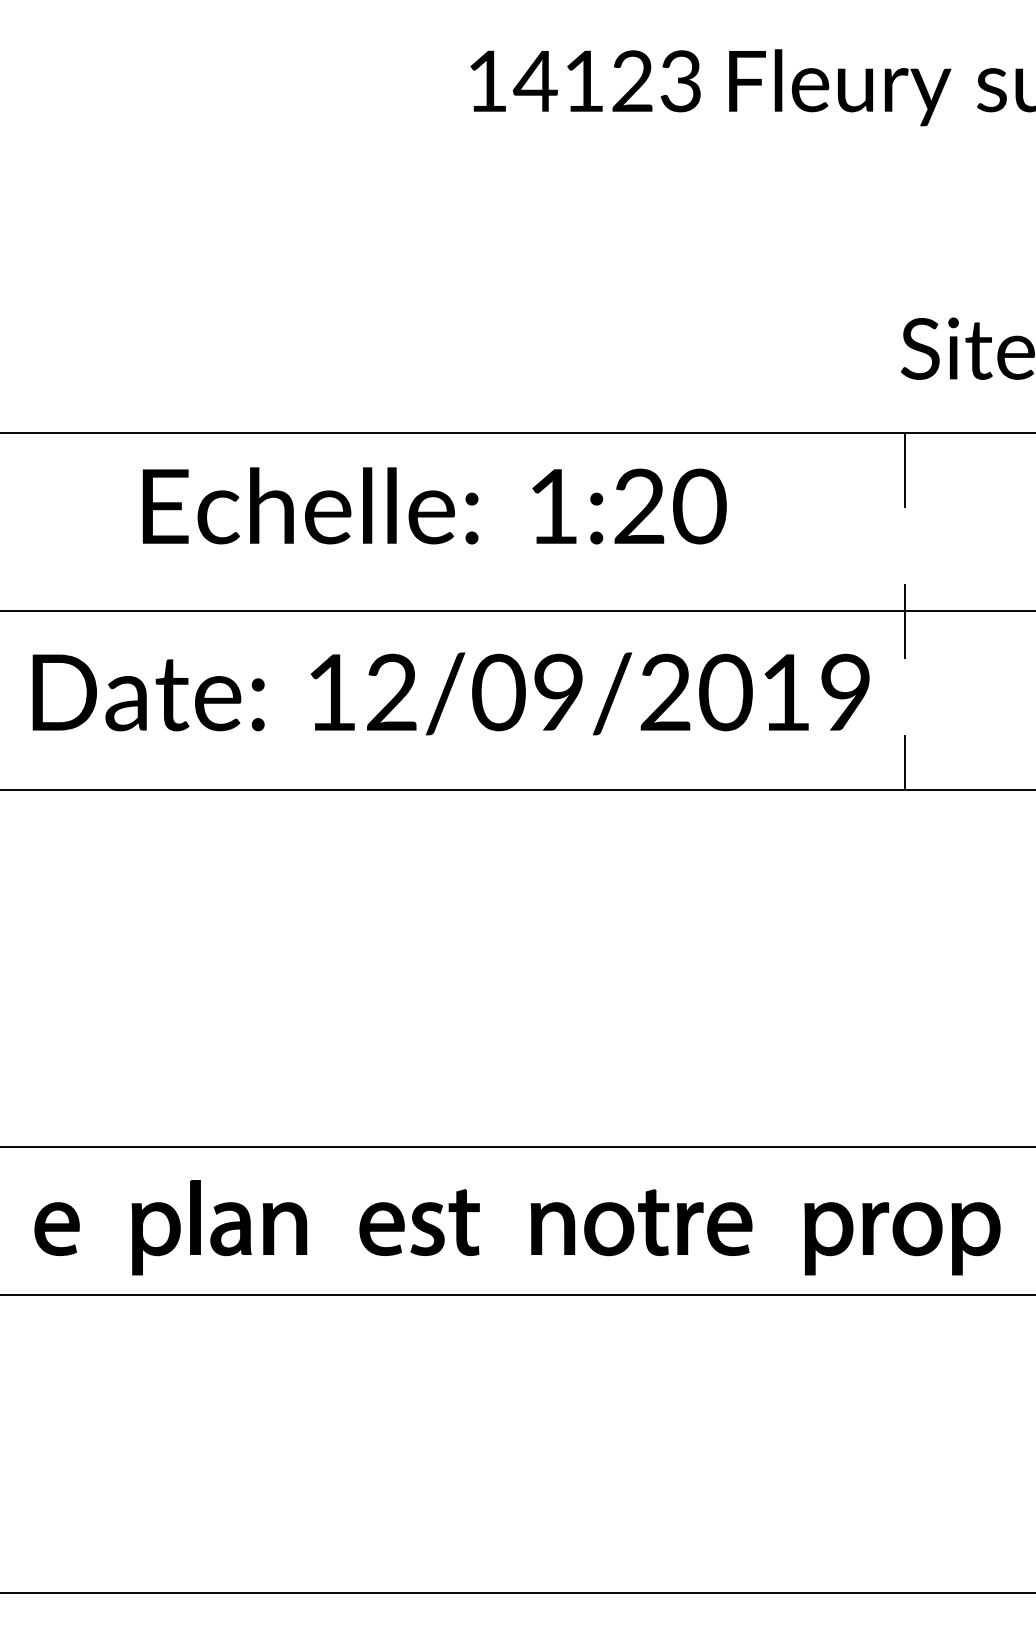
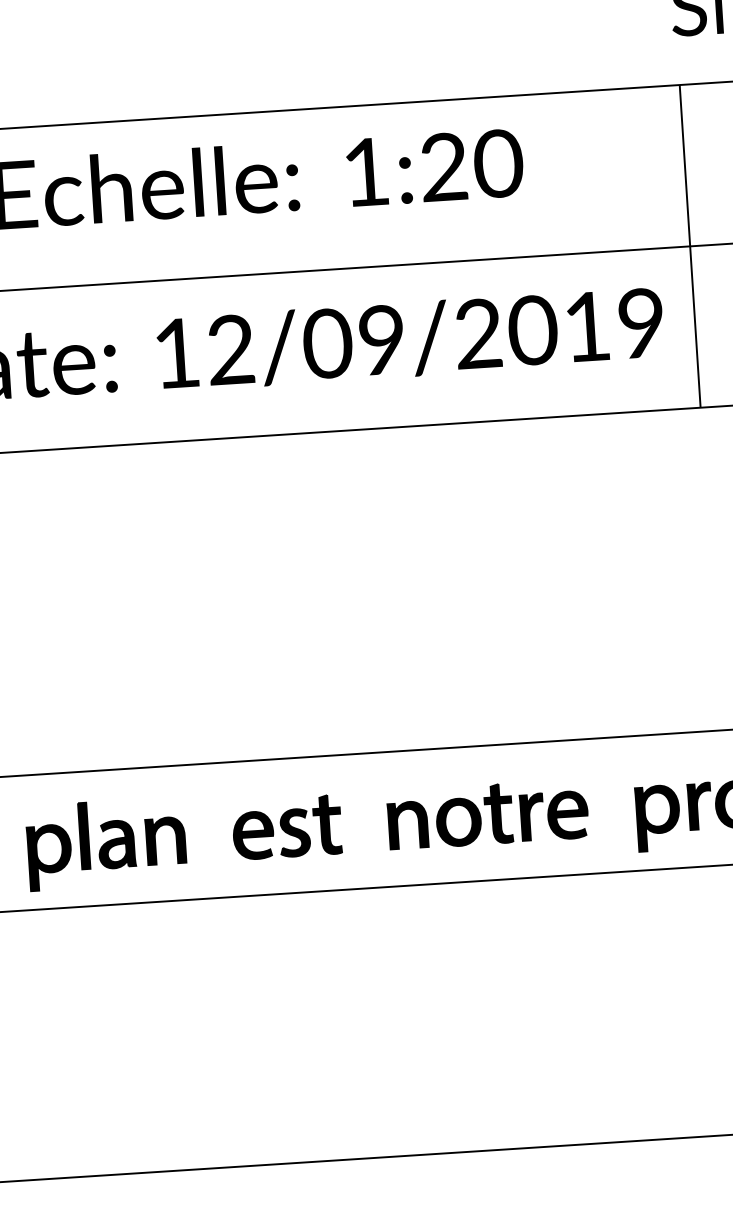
line: (904, 611) -> (689, 246), dashed -> solid

